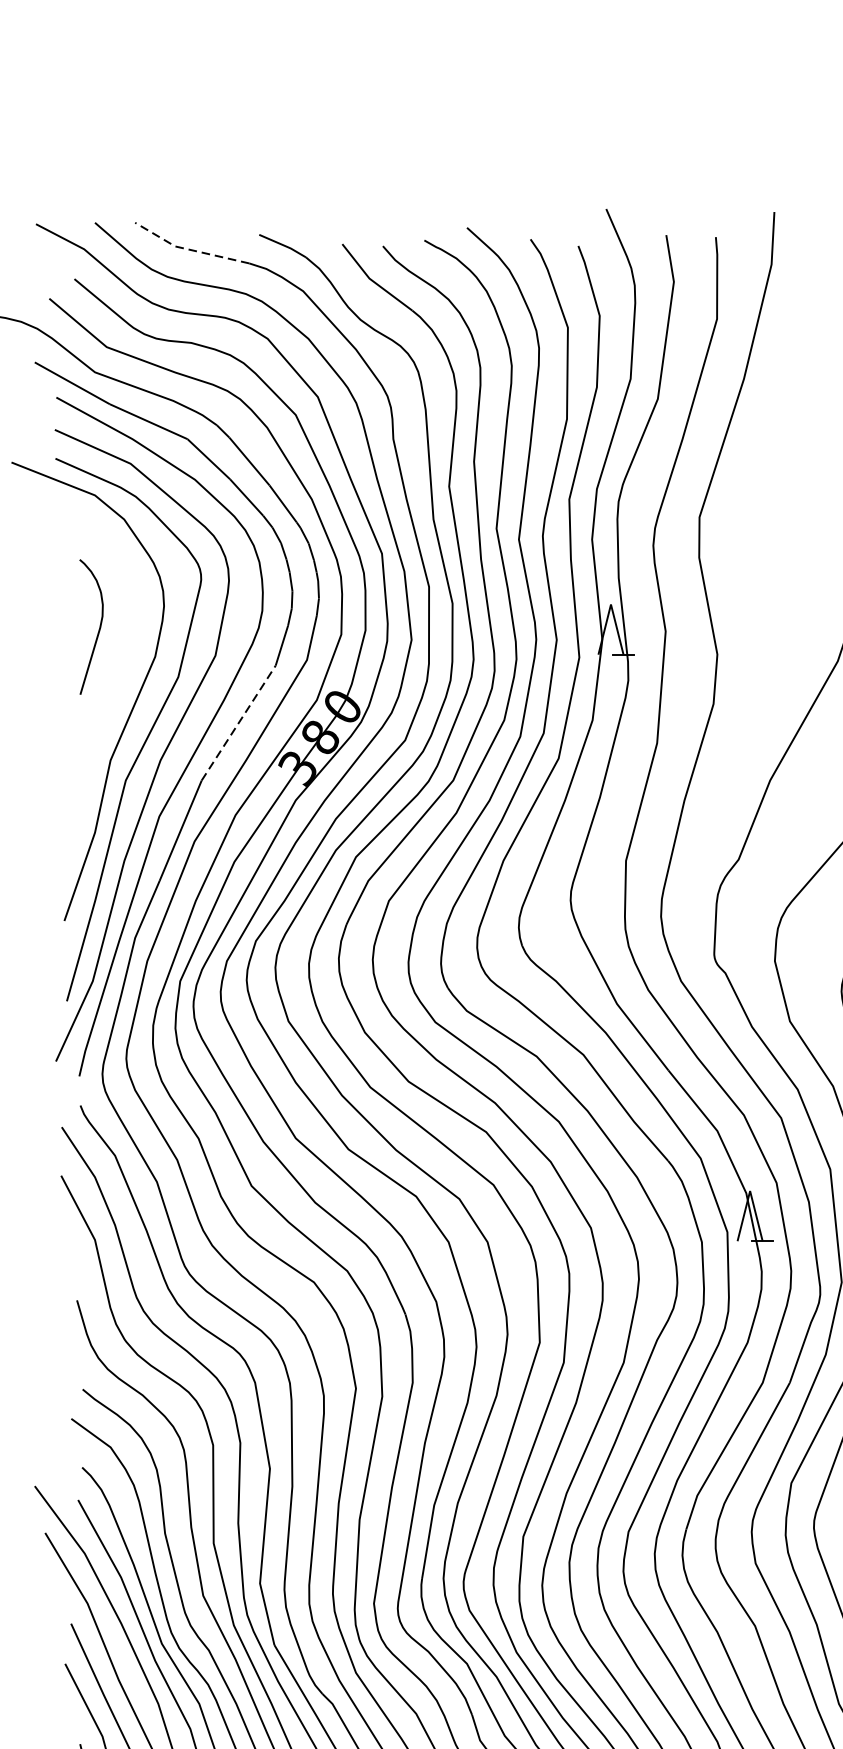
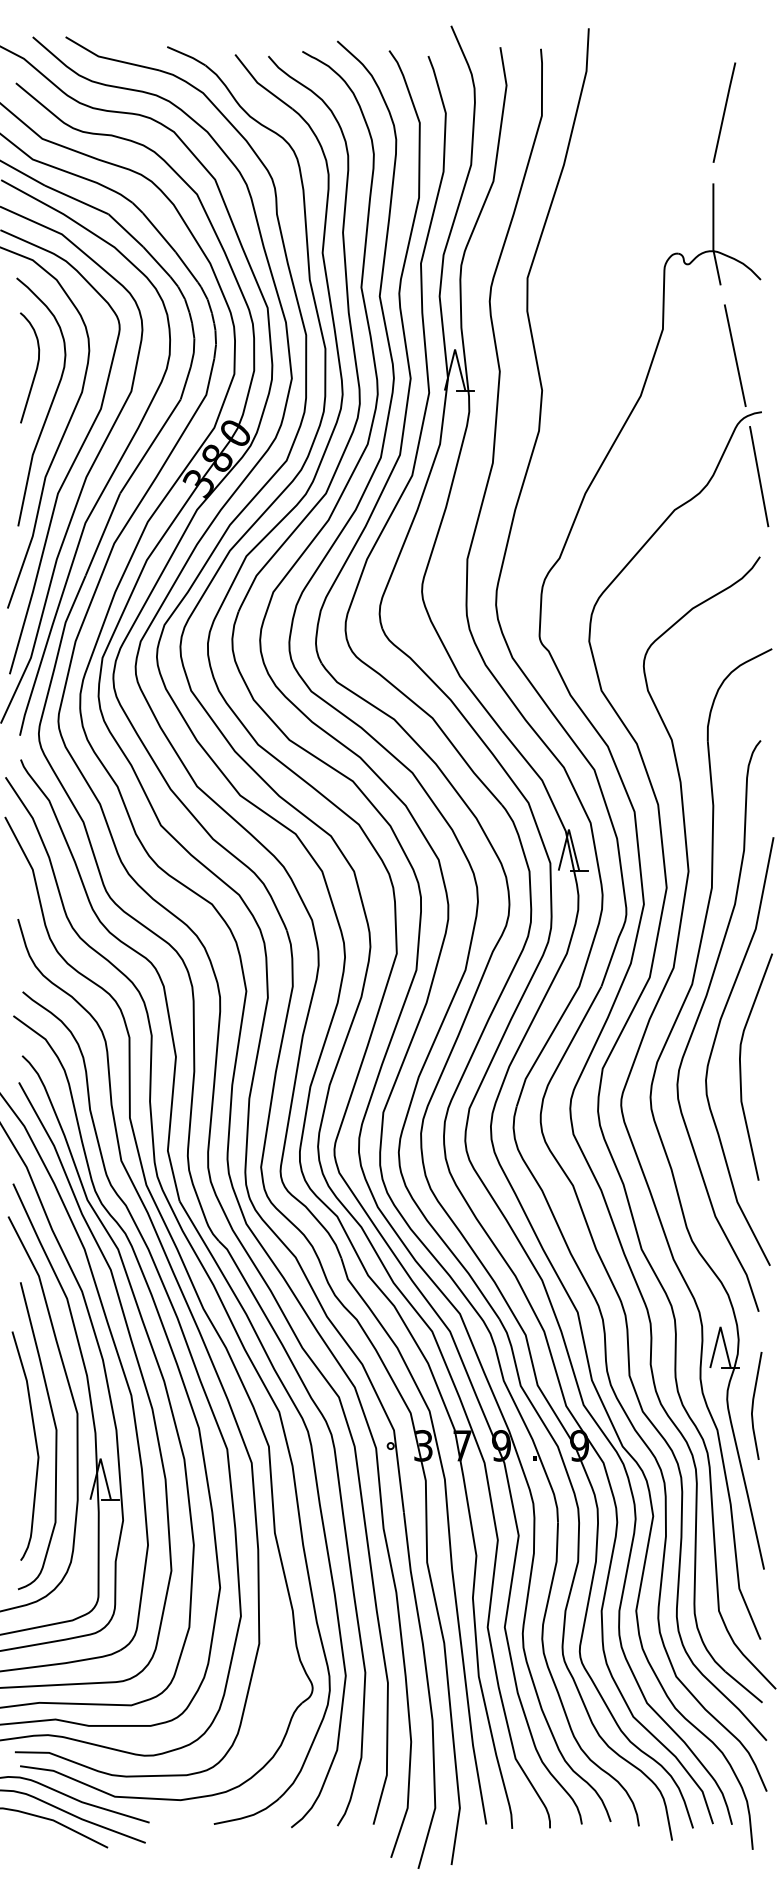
line: (188, 248) -> (109, 58), dashed -> solid
curve: (115, 674) -> (49, 406), added
line: (238, 723) -> (150, 446), dashed -> solid

